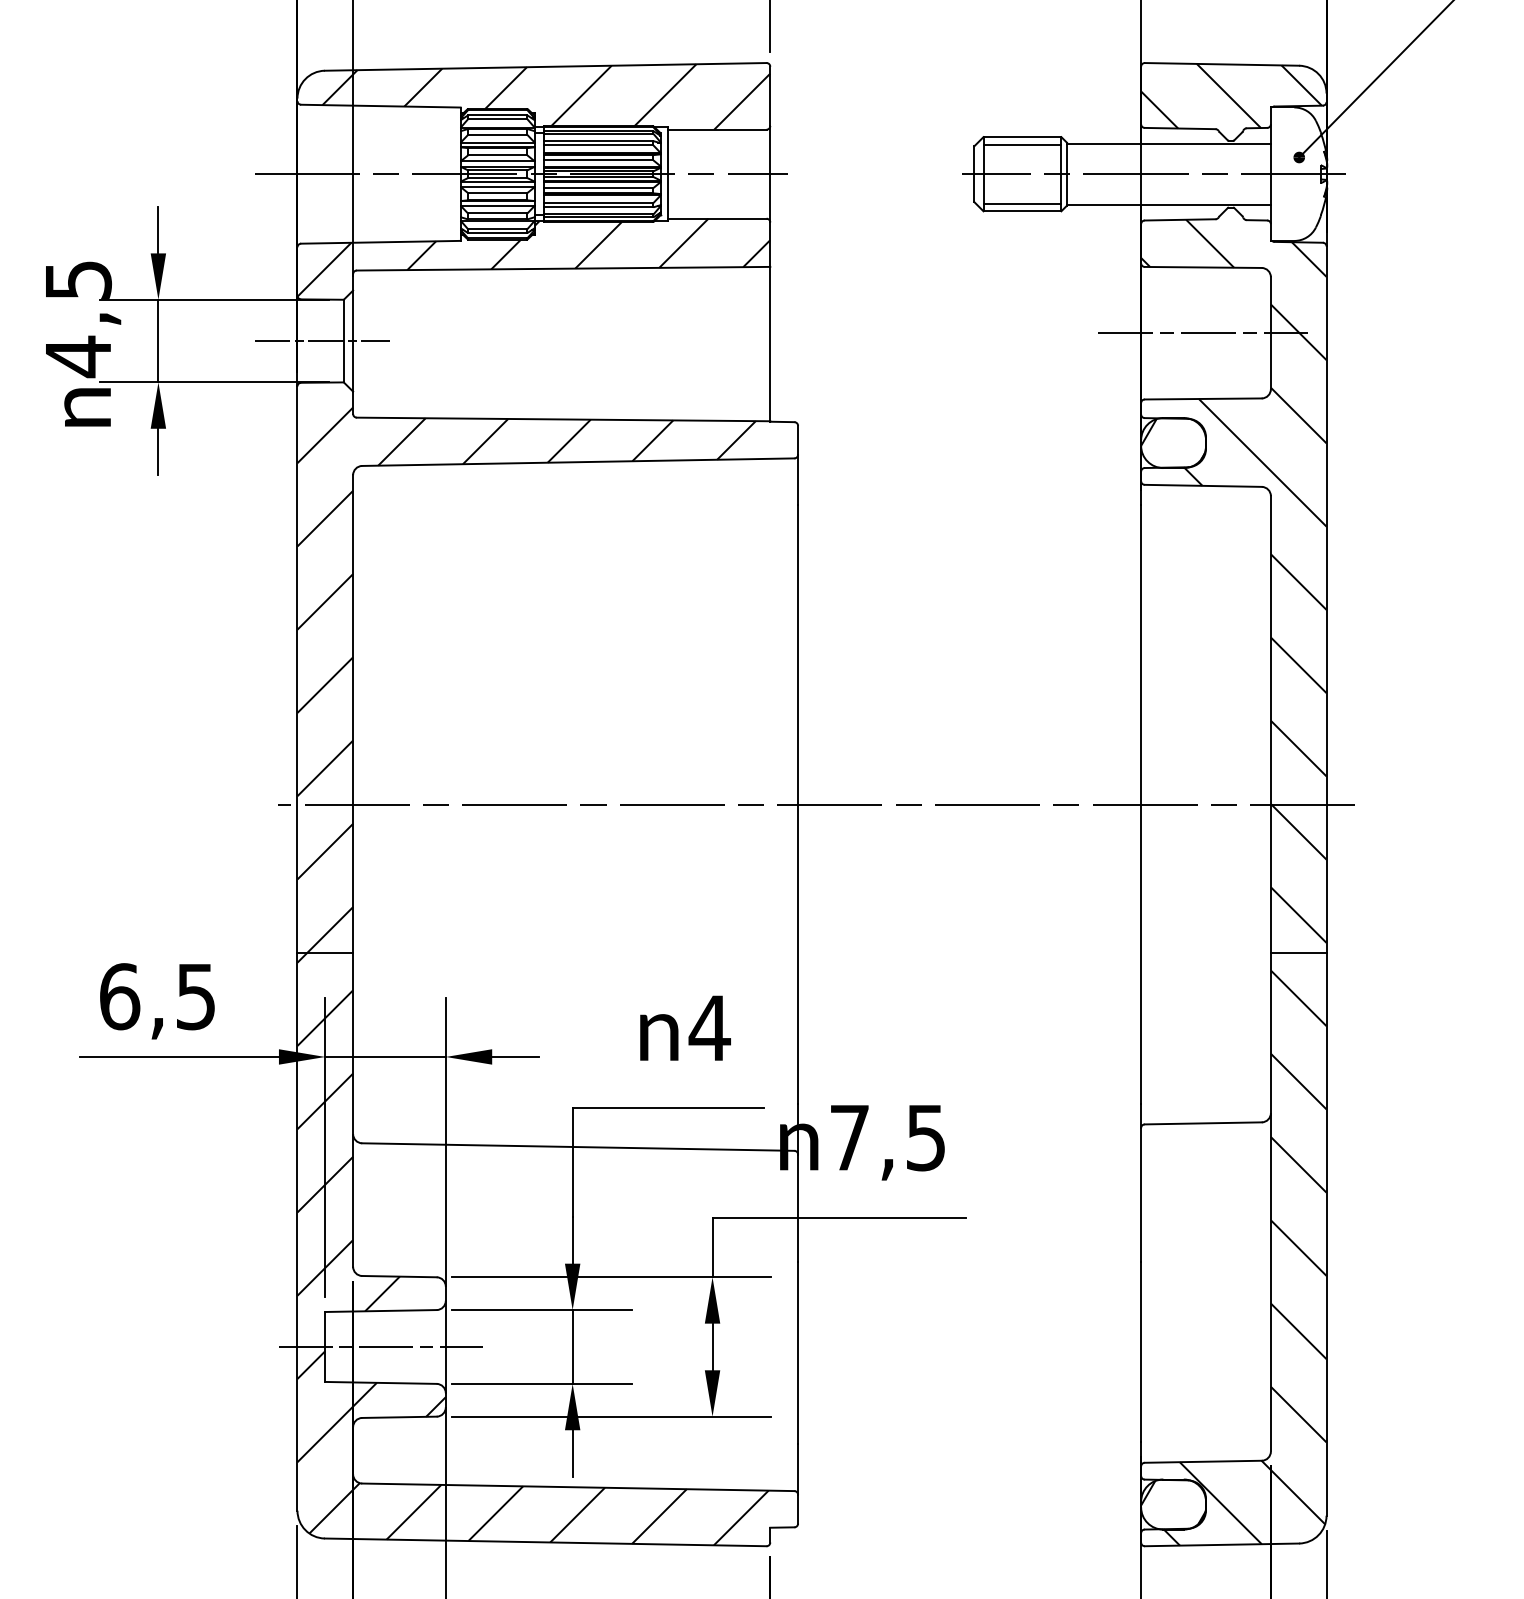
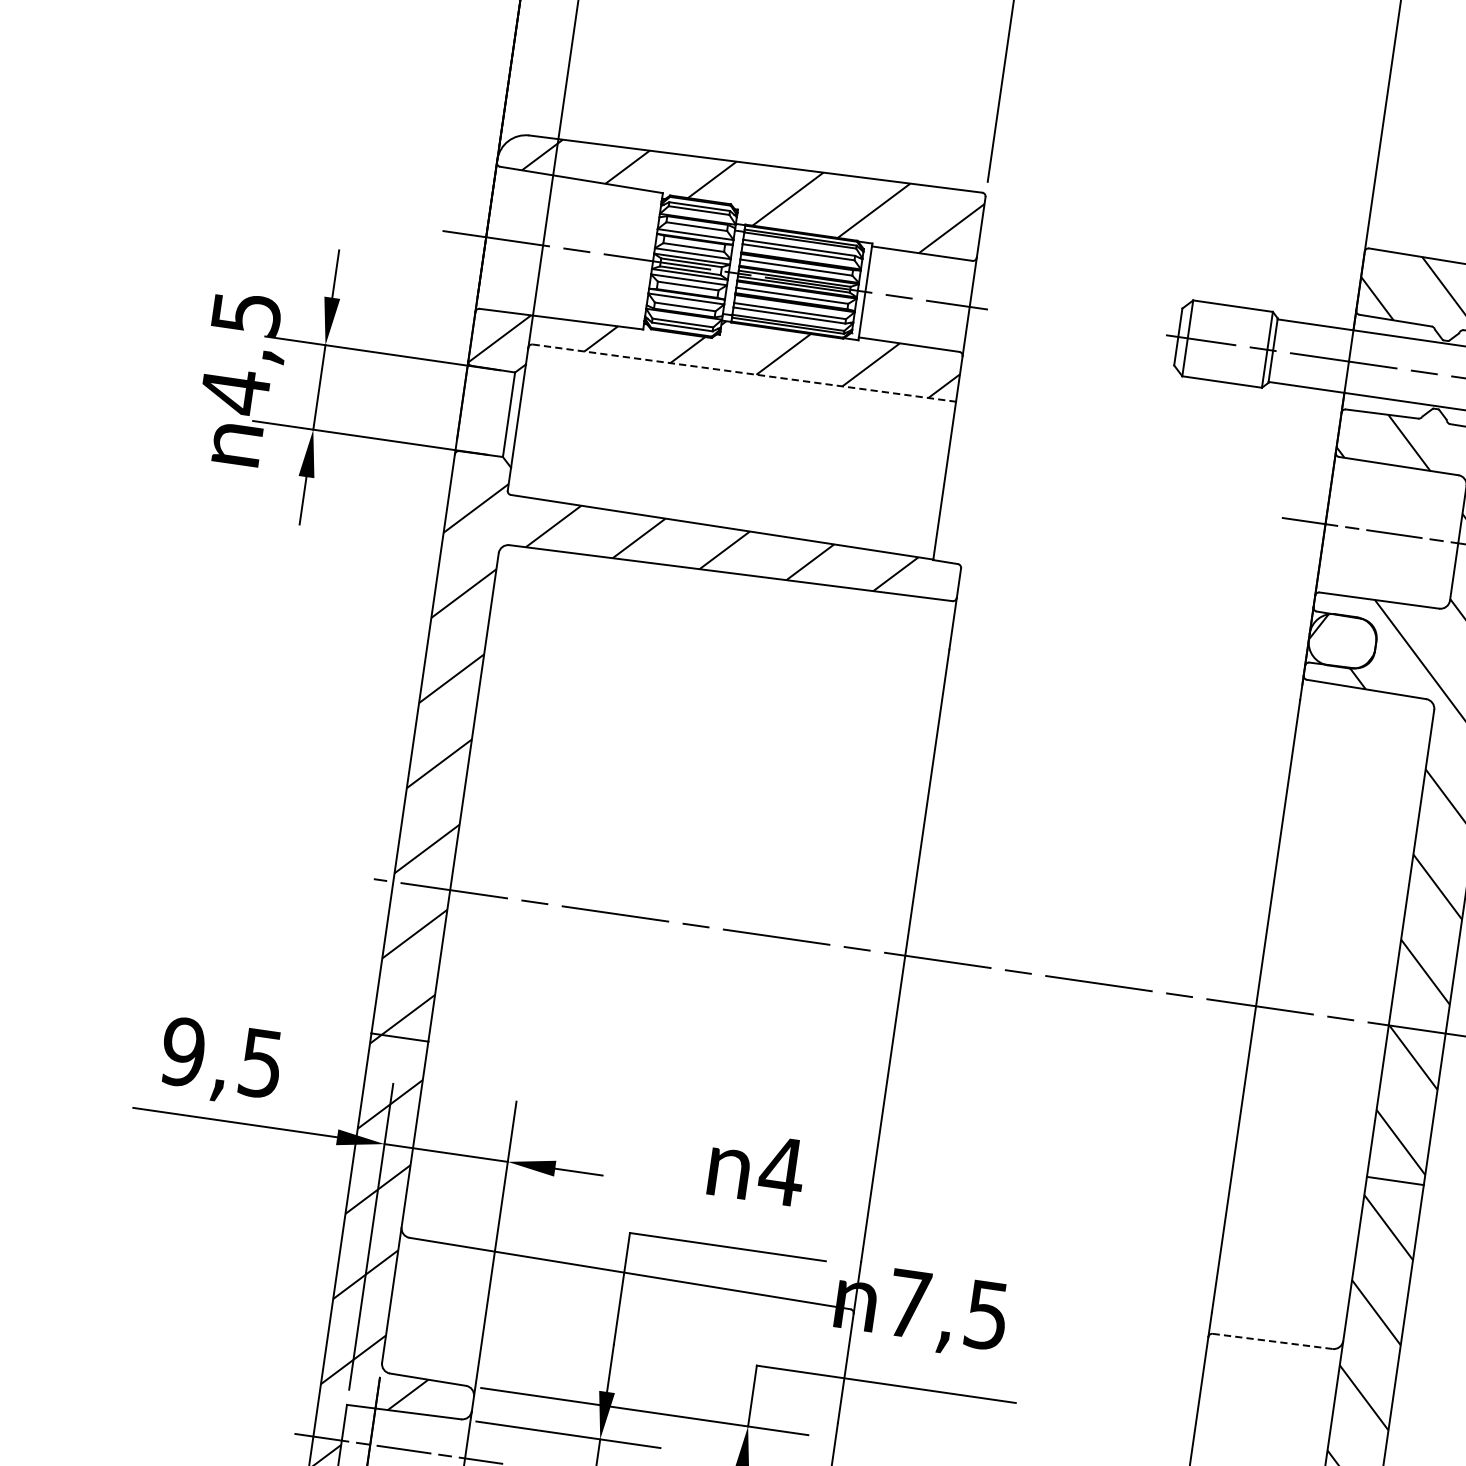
line: (1022, 144) -> (1232, 313), removed
line: (1022, 203) -> (1223, 374), removed
line: (563, 268) -> (744, 372), solid -> dashed
line: (322, 341) -> (487, 412), removed
text: (119, 996) -> (183, 1051), 6,5 -> 9,5
line: (1203, 1123) -> (1272, 1341), solid -> dashed

